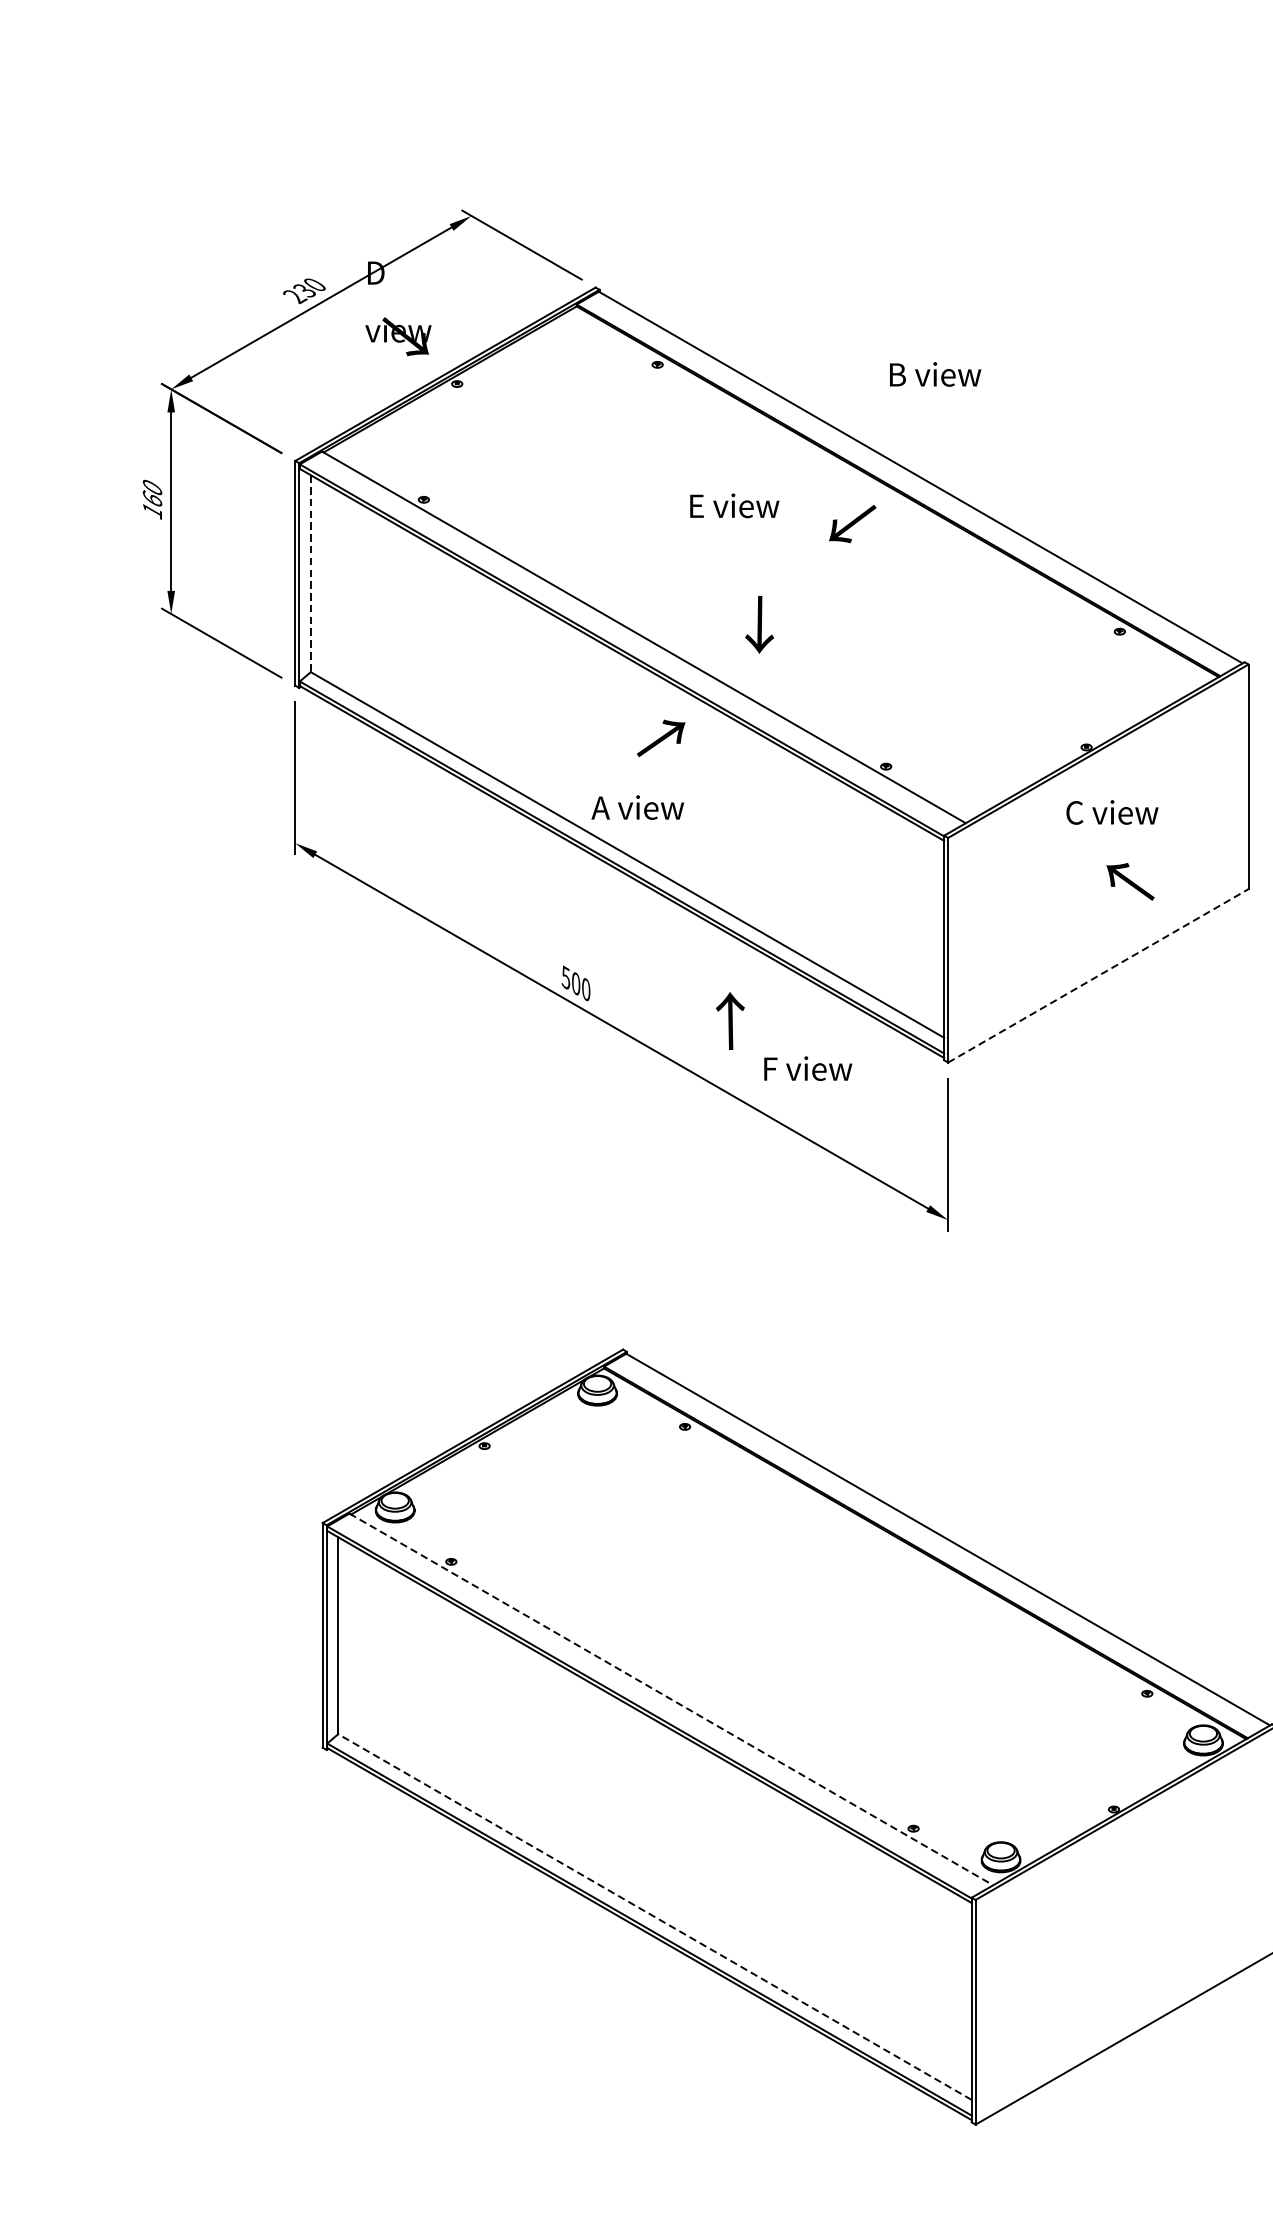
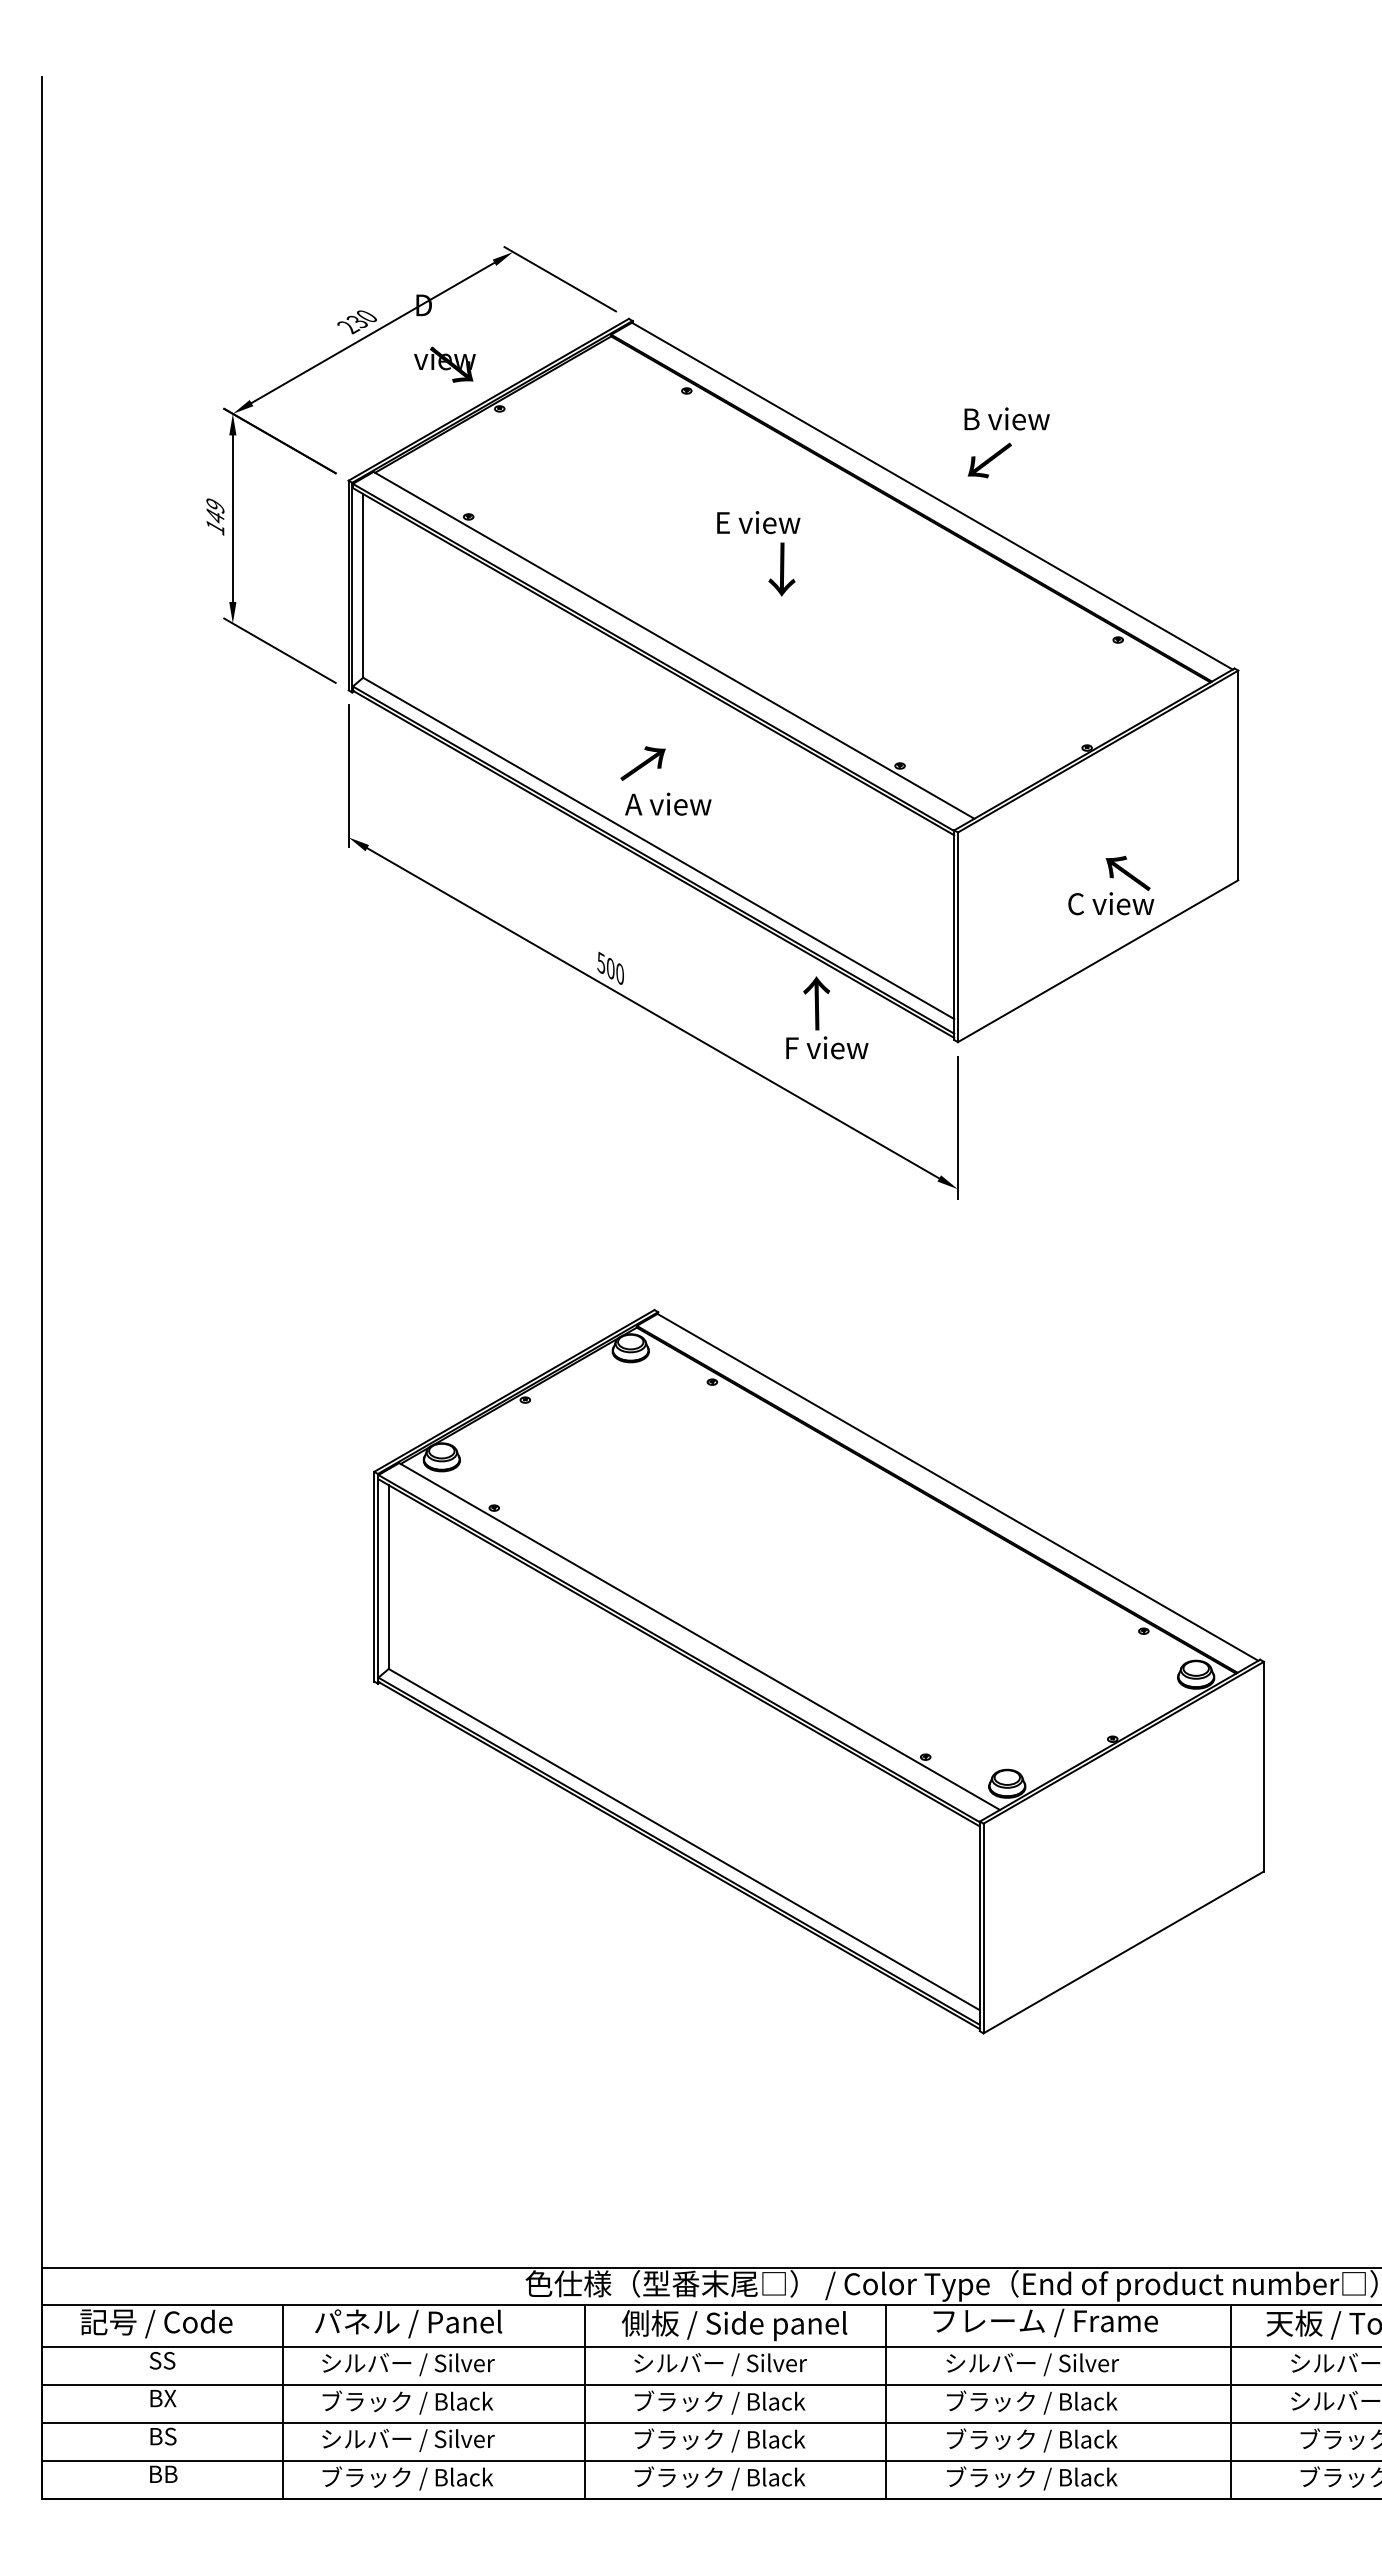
text: (934, 373) -> (1006, 418), moved
text: (152, 492) -> (215, 510), 160 -> 149
text: (852, 523) -> (989, 460), moved
line: (311, 573) -> (363, 585), dashed -> solid
text: (759, 624) -> (781, 569), moved
text: (660, 738) -> (642, 763), moved
text: (1112, 812) -> (1111, 903), moved
line: (1098, 976) -> (1098, 961), dashed -> solid
text: (730, 1021) -> (816, 1003), moved
line: (671, 1699) -> (699, 1636), dashed -> solid
line: (654, 1916) -> (683, 1839), dashed -> solid

